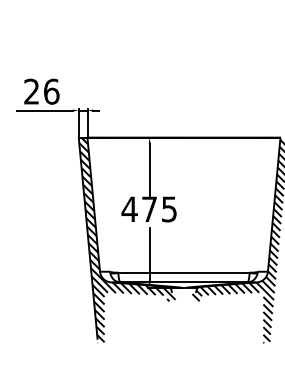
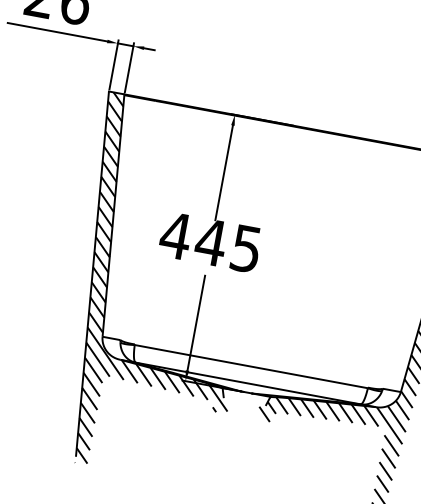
text: (149, 208) -> (211, 240), 475 -> 445

